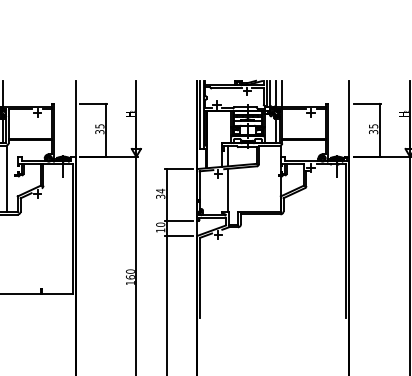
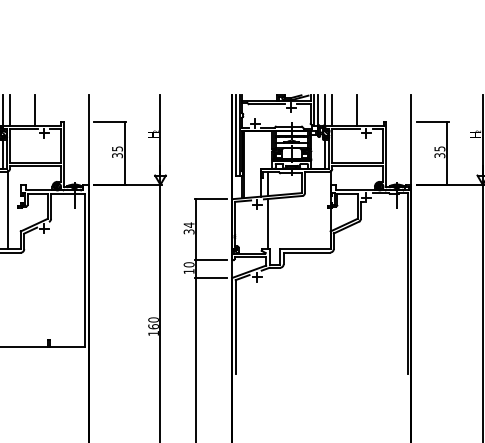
line: (8, 93) -> (9, 110), added
line: (29, 93) -> (34, 110), added
line: (303, 93) -> (357, 110), added

